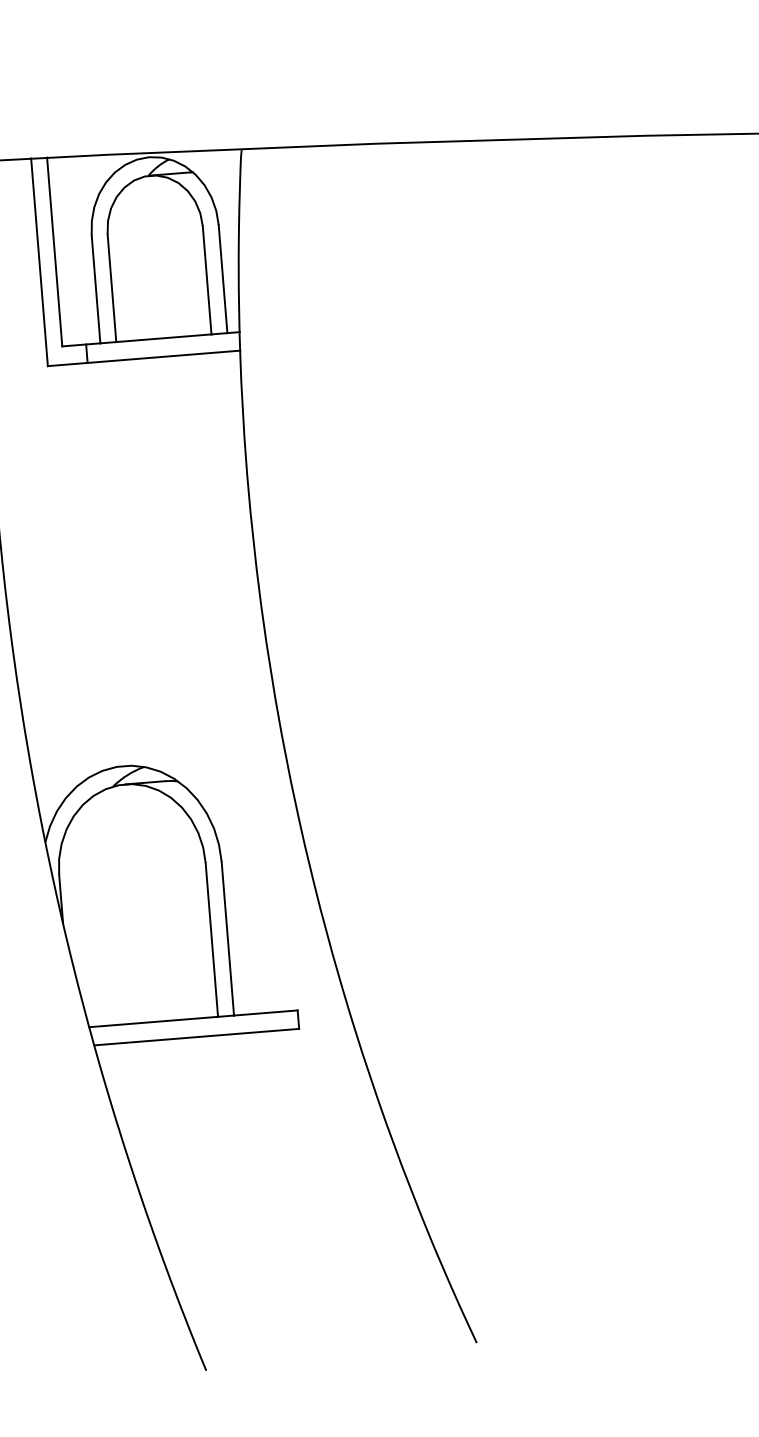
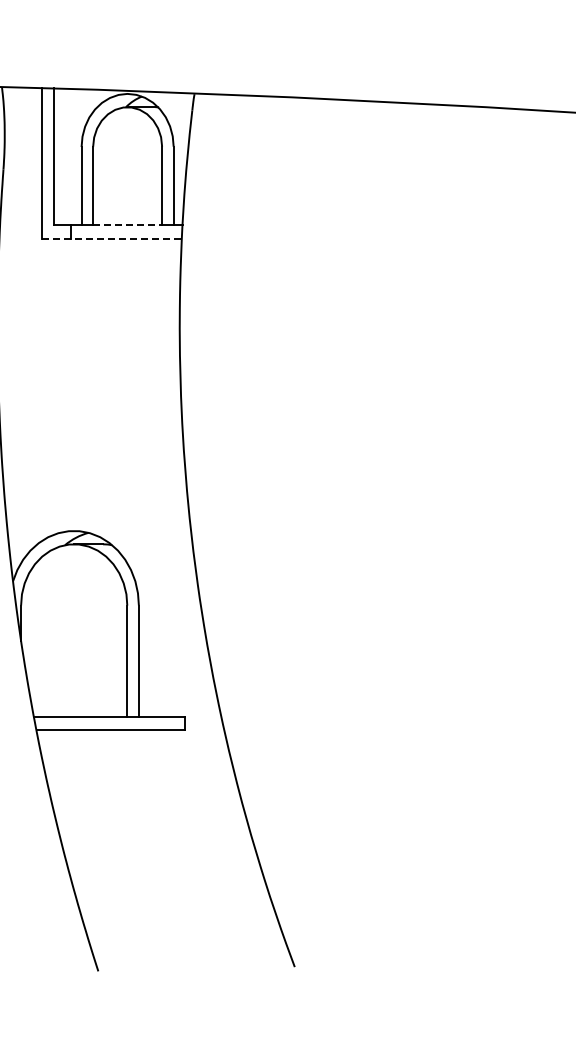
line: (163, 338) -> (127, 225), solid -> dashed
line: (144, 358) -> (112, 238), solid -> dashed

